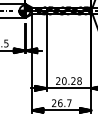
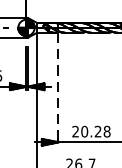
line: (46, 52) -> (58, 89), solid -> dashed

